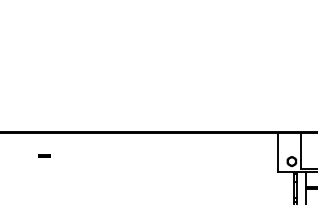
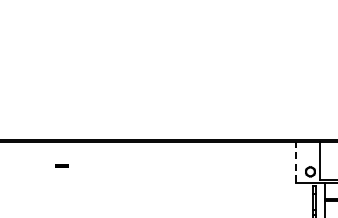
line: (278, 152) -> (296, 162), solid -> dashed
part: (44, 155) -> (62, 165), moved

